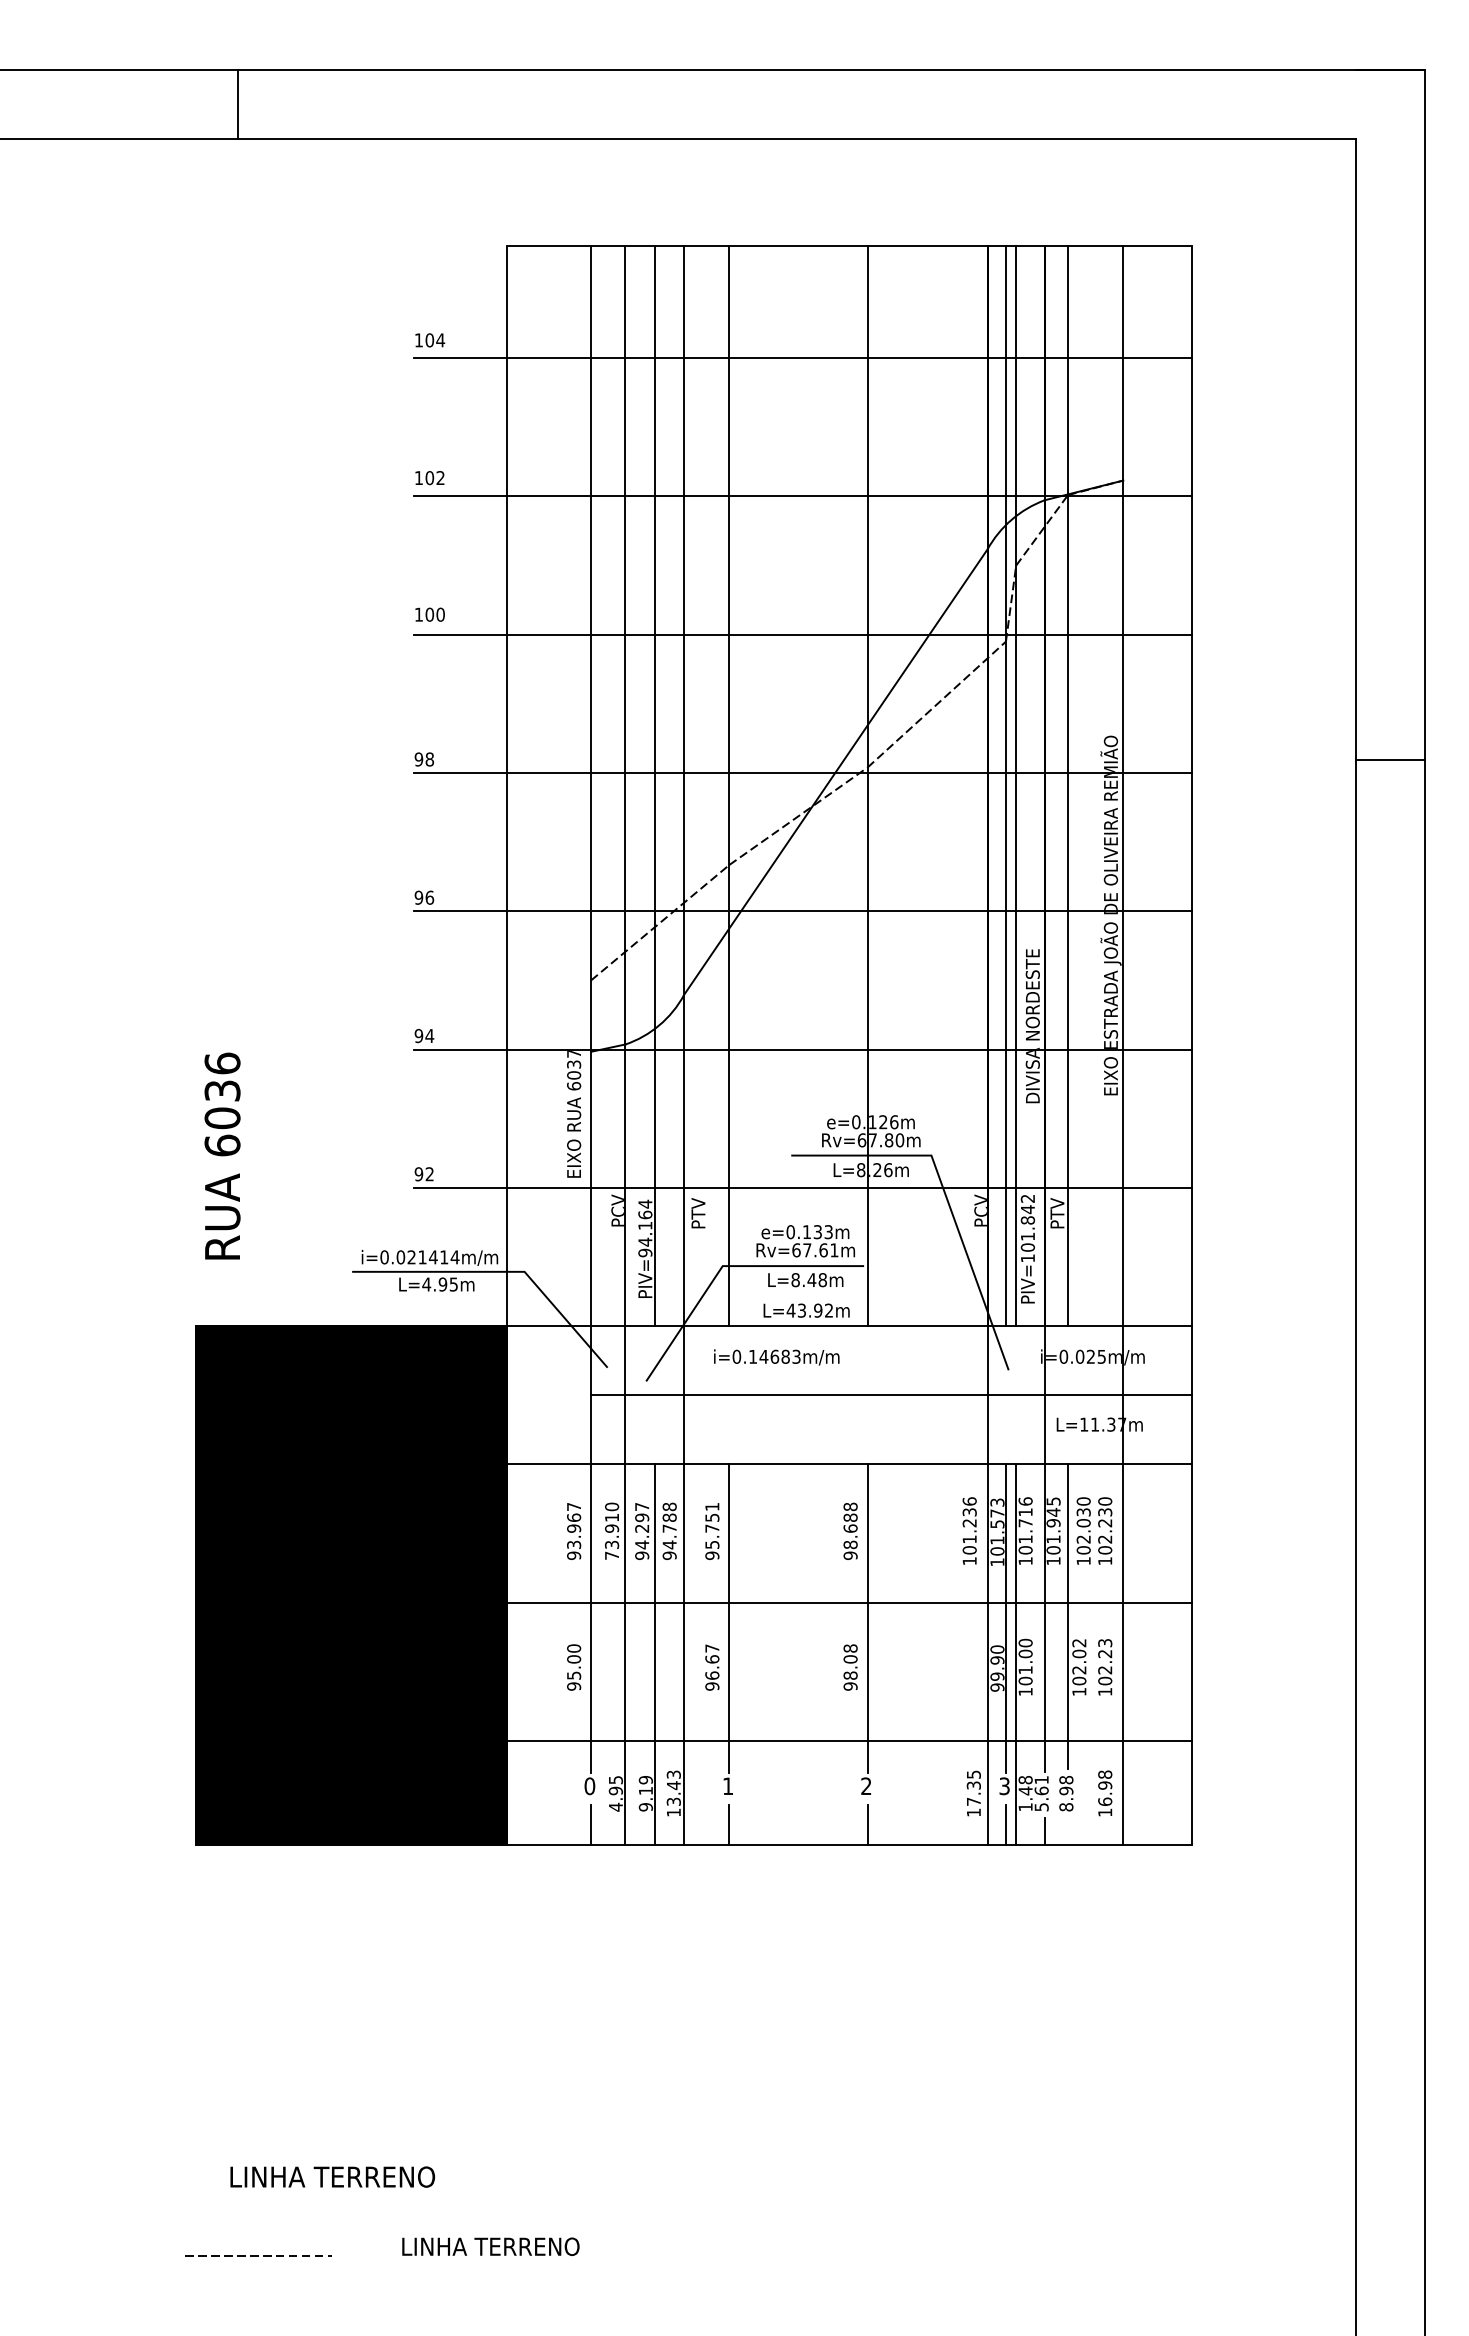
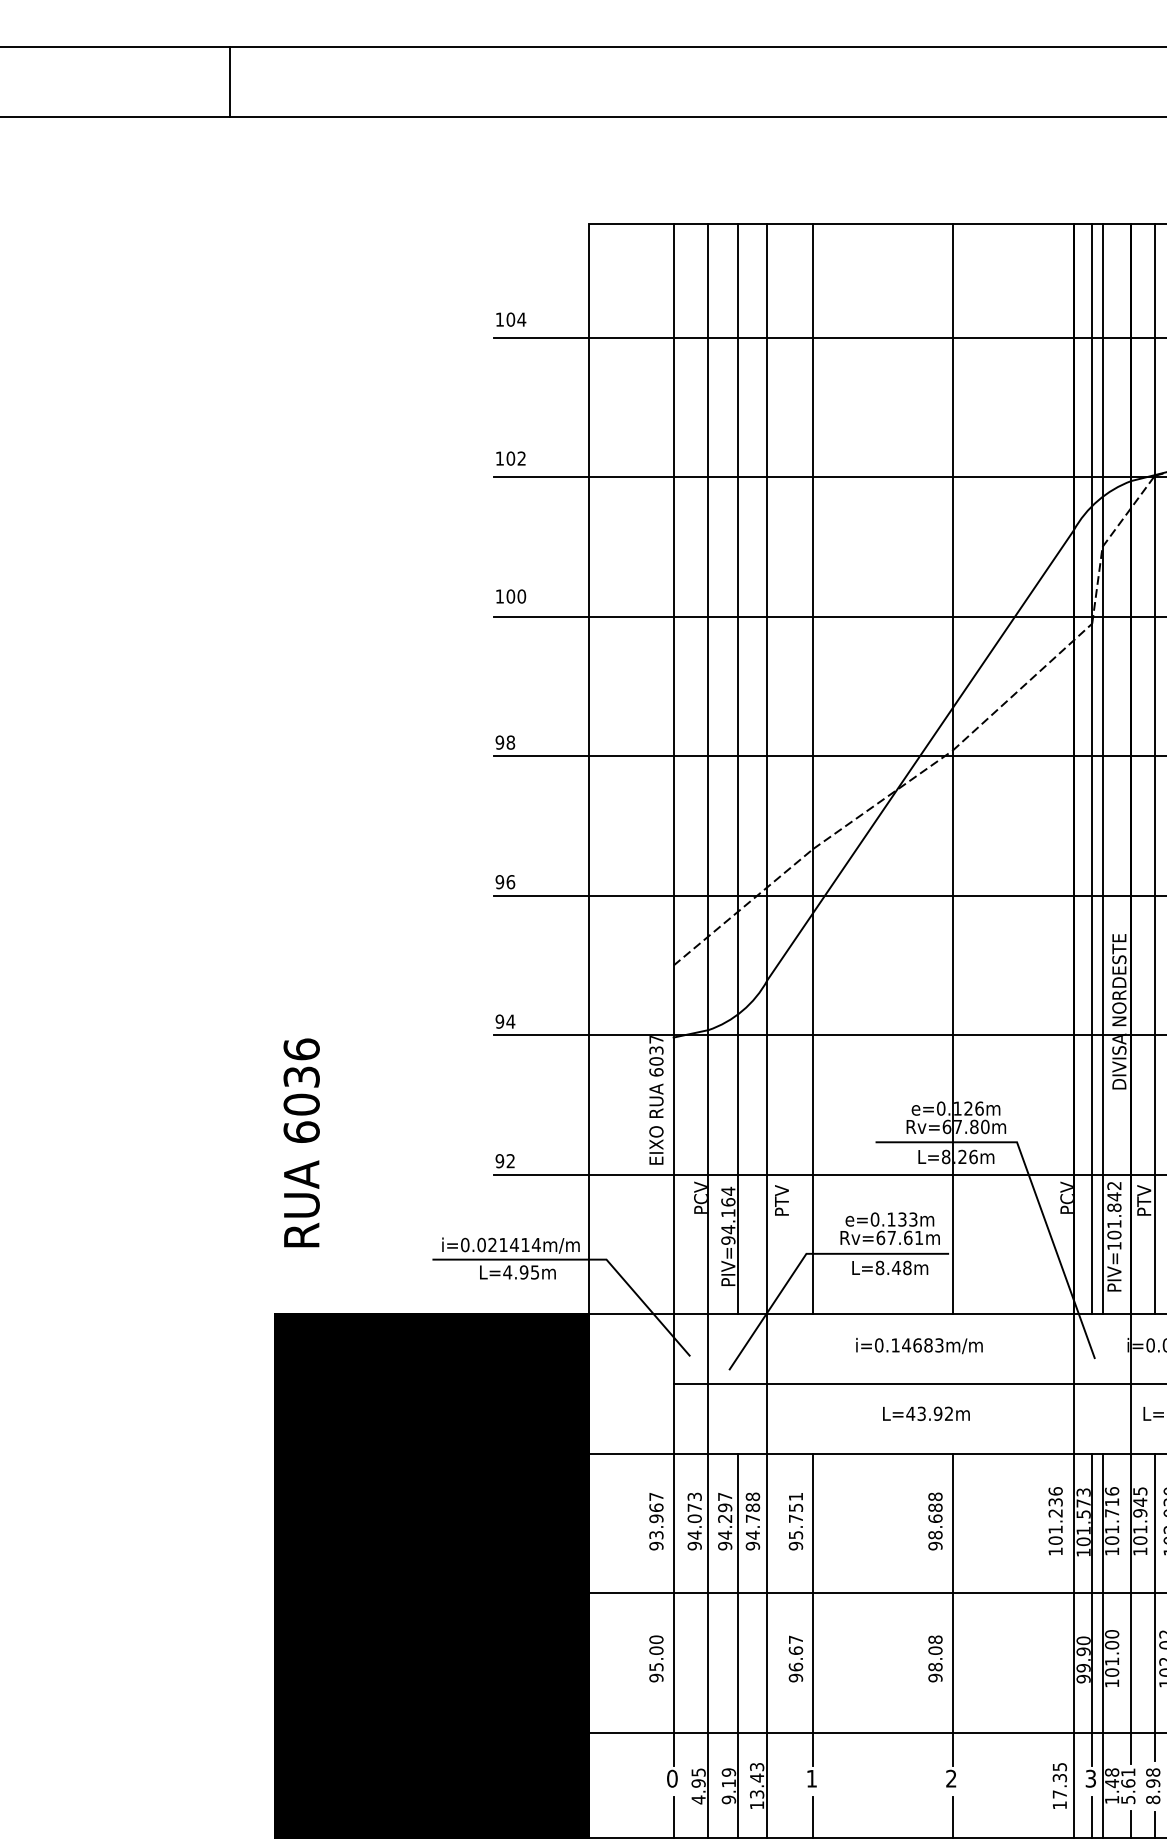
line: (238, 104) -> (230, 81), moved
text: (806, 1310) -> (926, 1413), moved
text: (776, 1357) -> (919, 1346), moved
text: (612, 1531) -> (695, 1521), 73.910 -> 94.073
line: (1068, 1831) -> (1155, 1824), added

